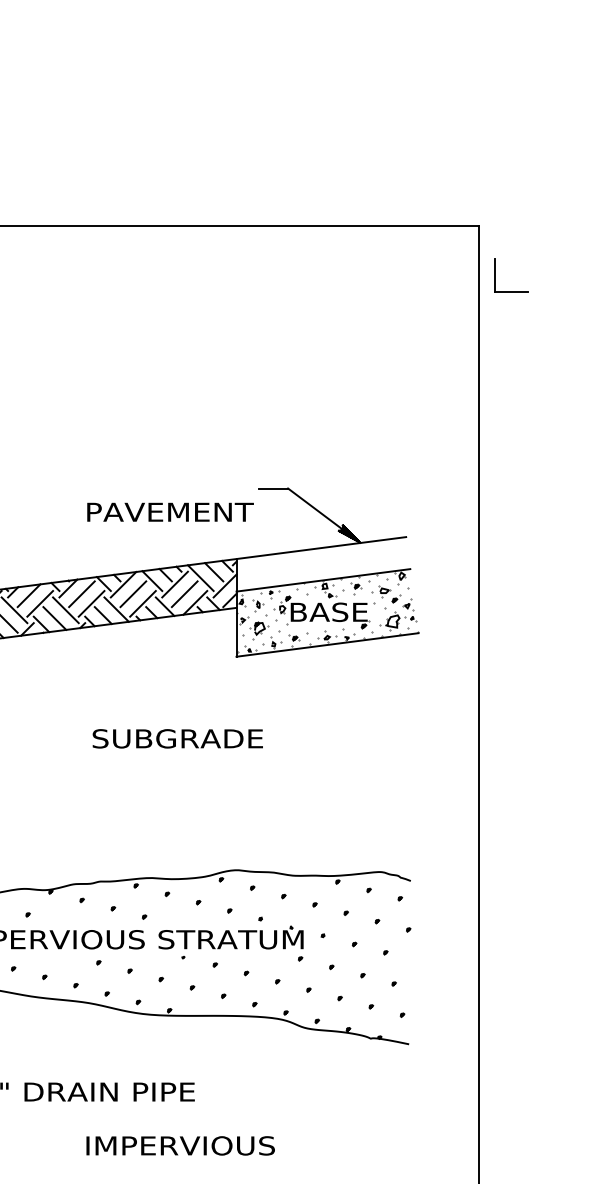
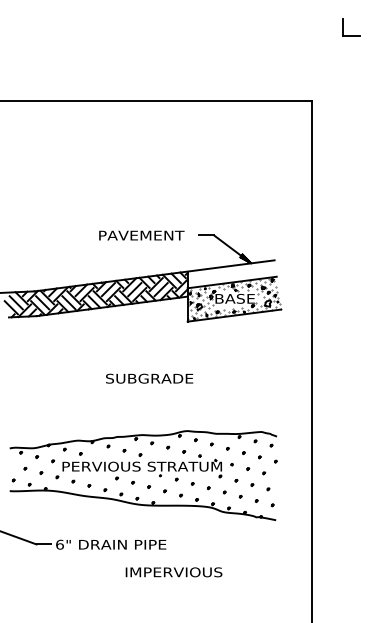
part: (495, 275) -> (343, 27), moved
text: (169, 512) -> (141, 235), moved
text: (177, 738) -> (149, 378), moved
text: (179, 1146) -> (173, 572), moved

